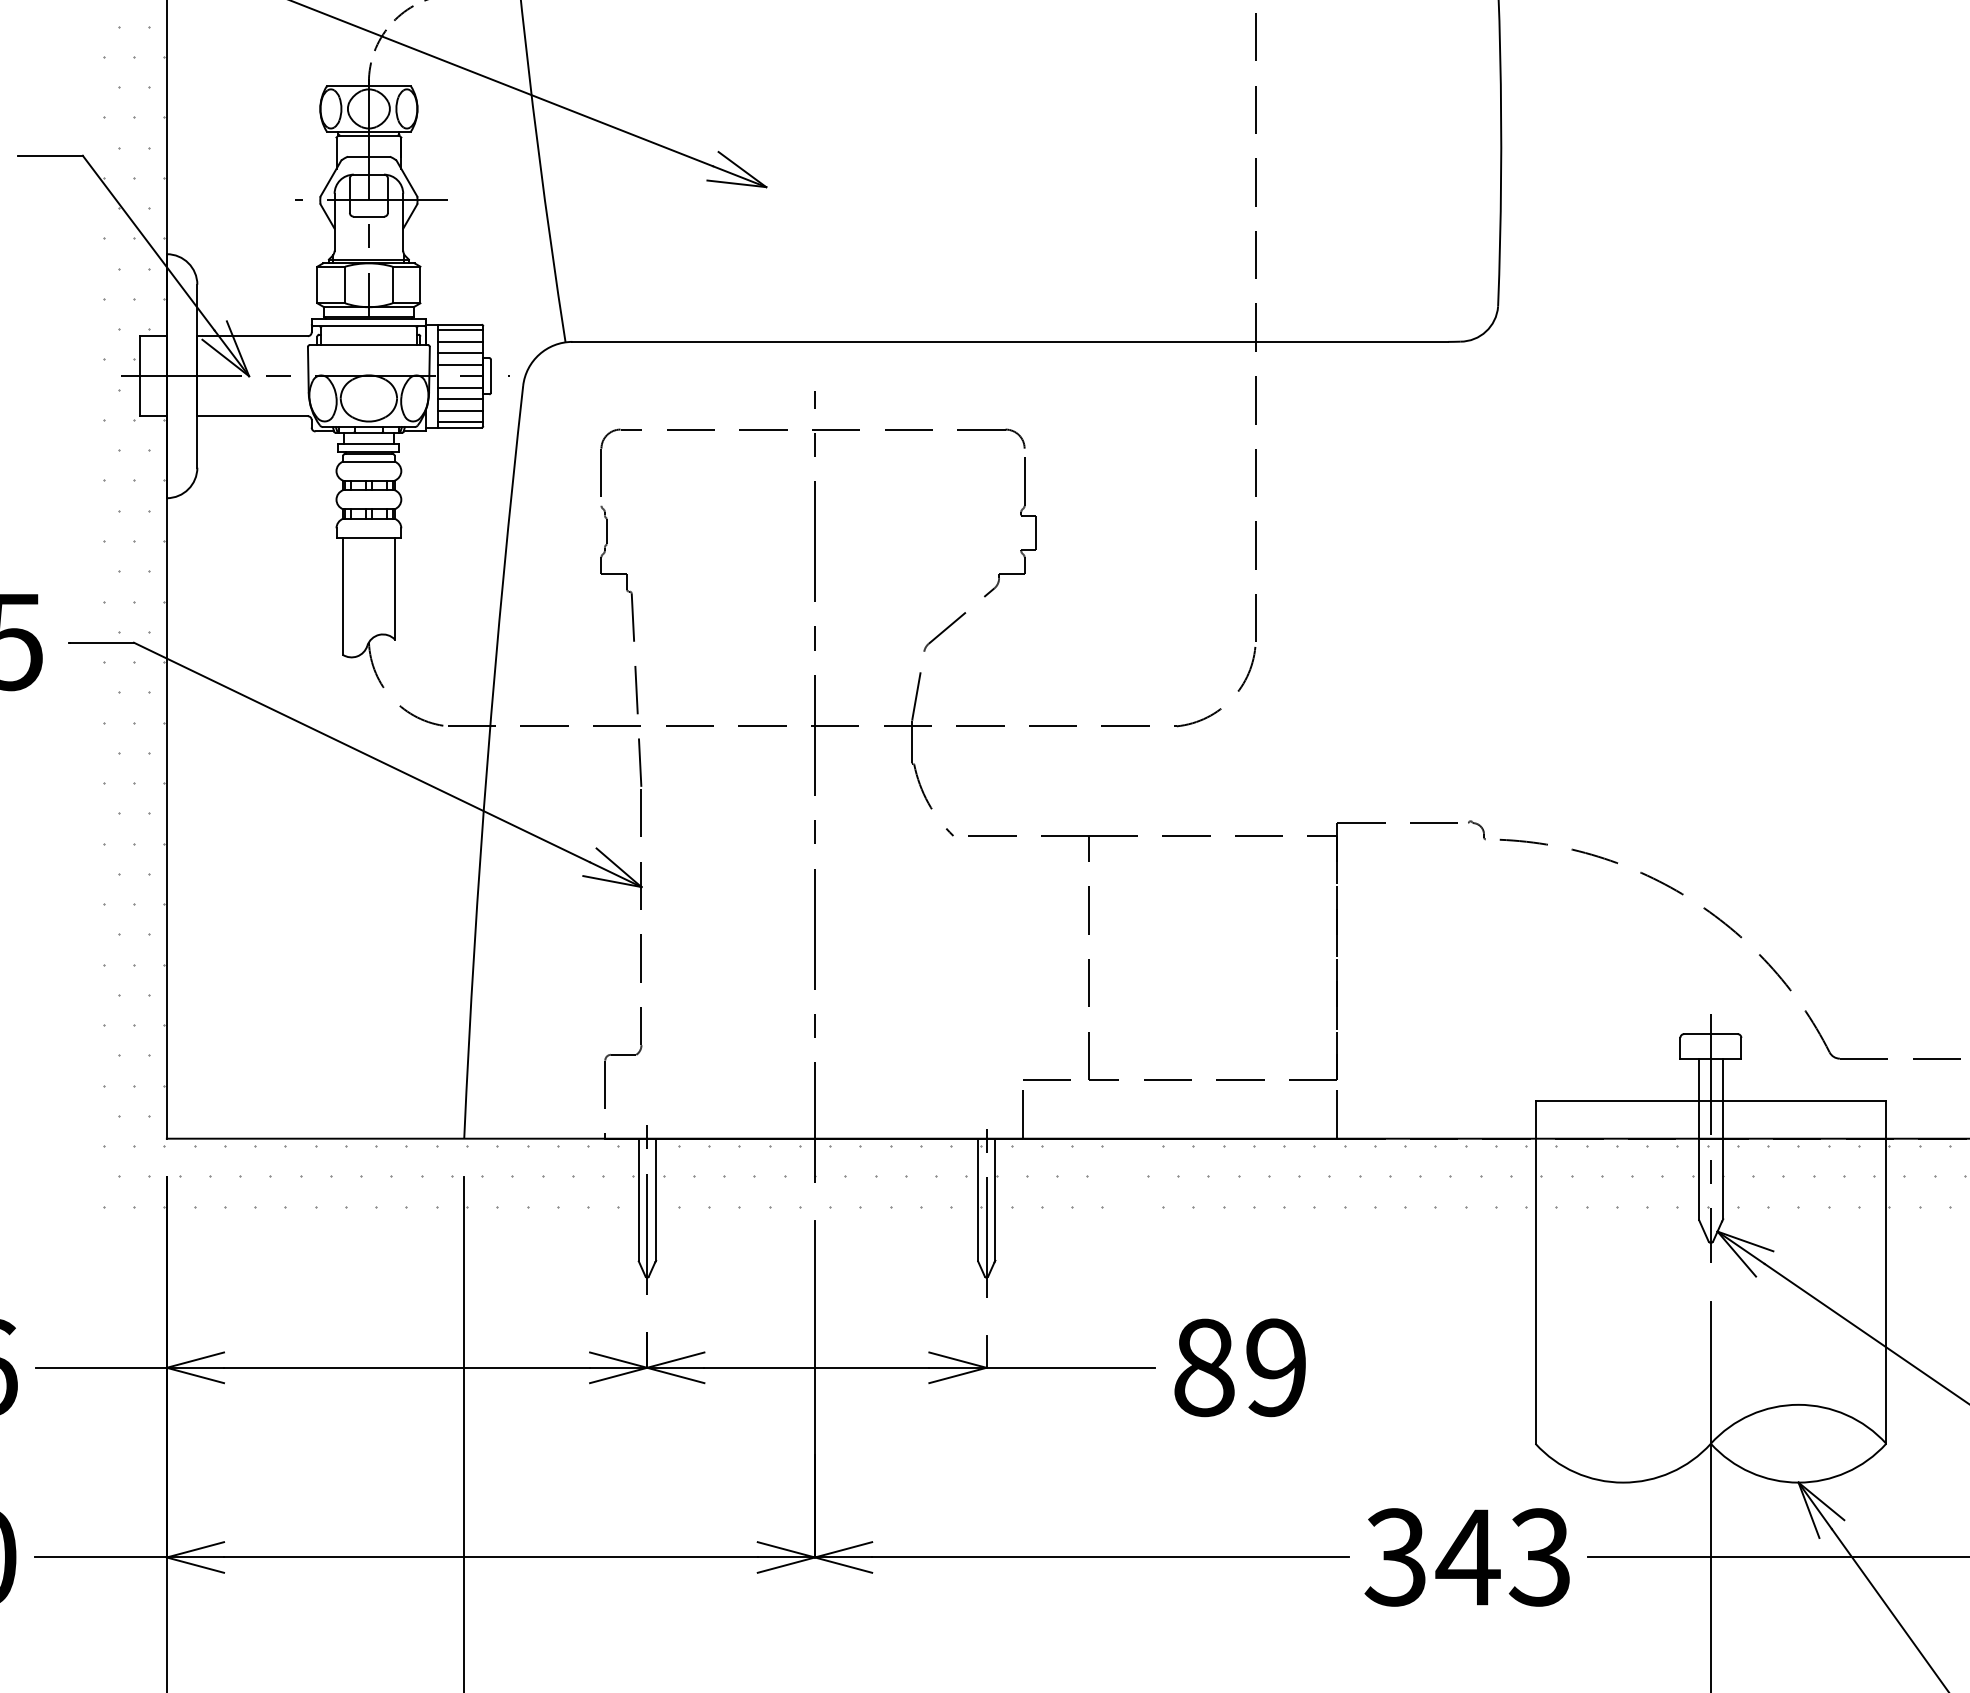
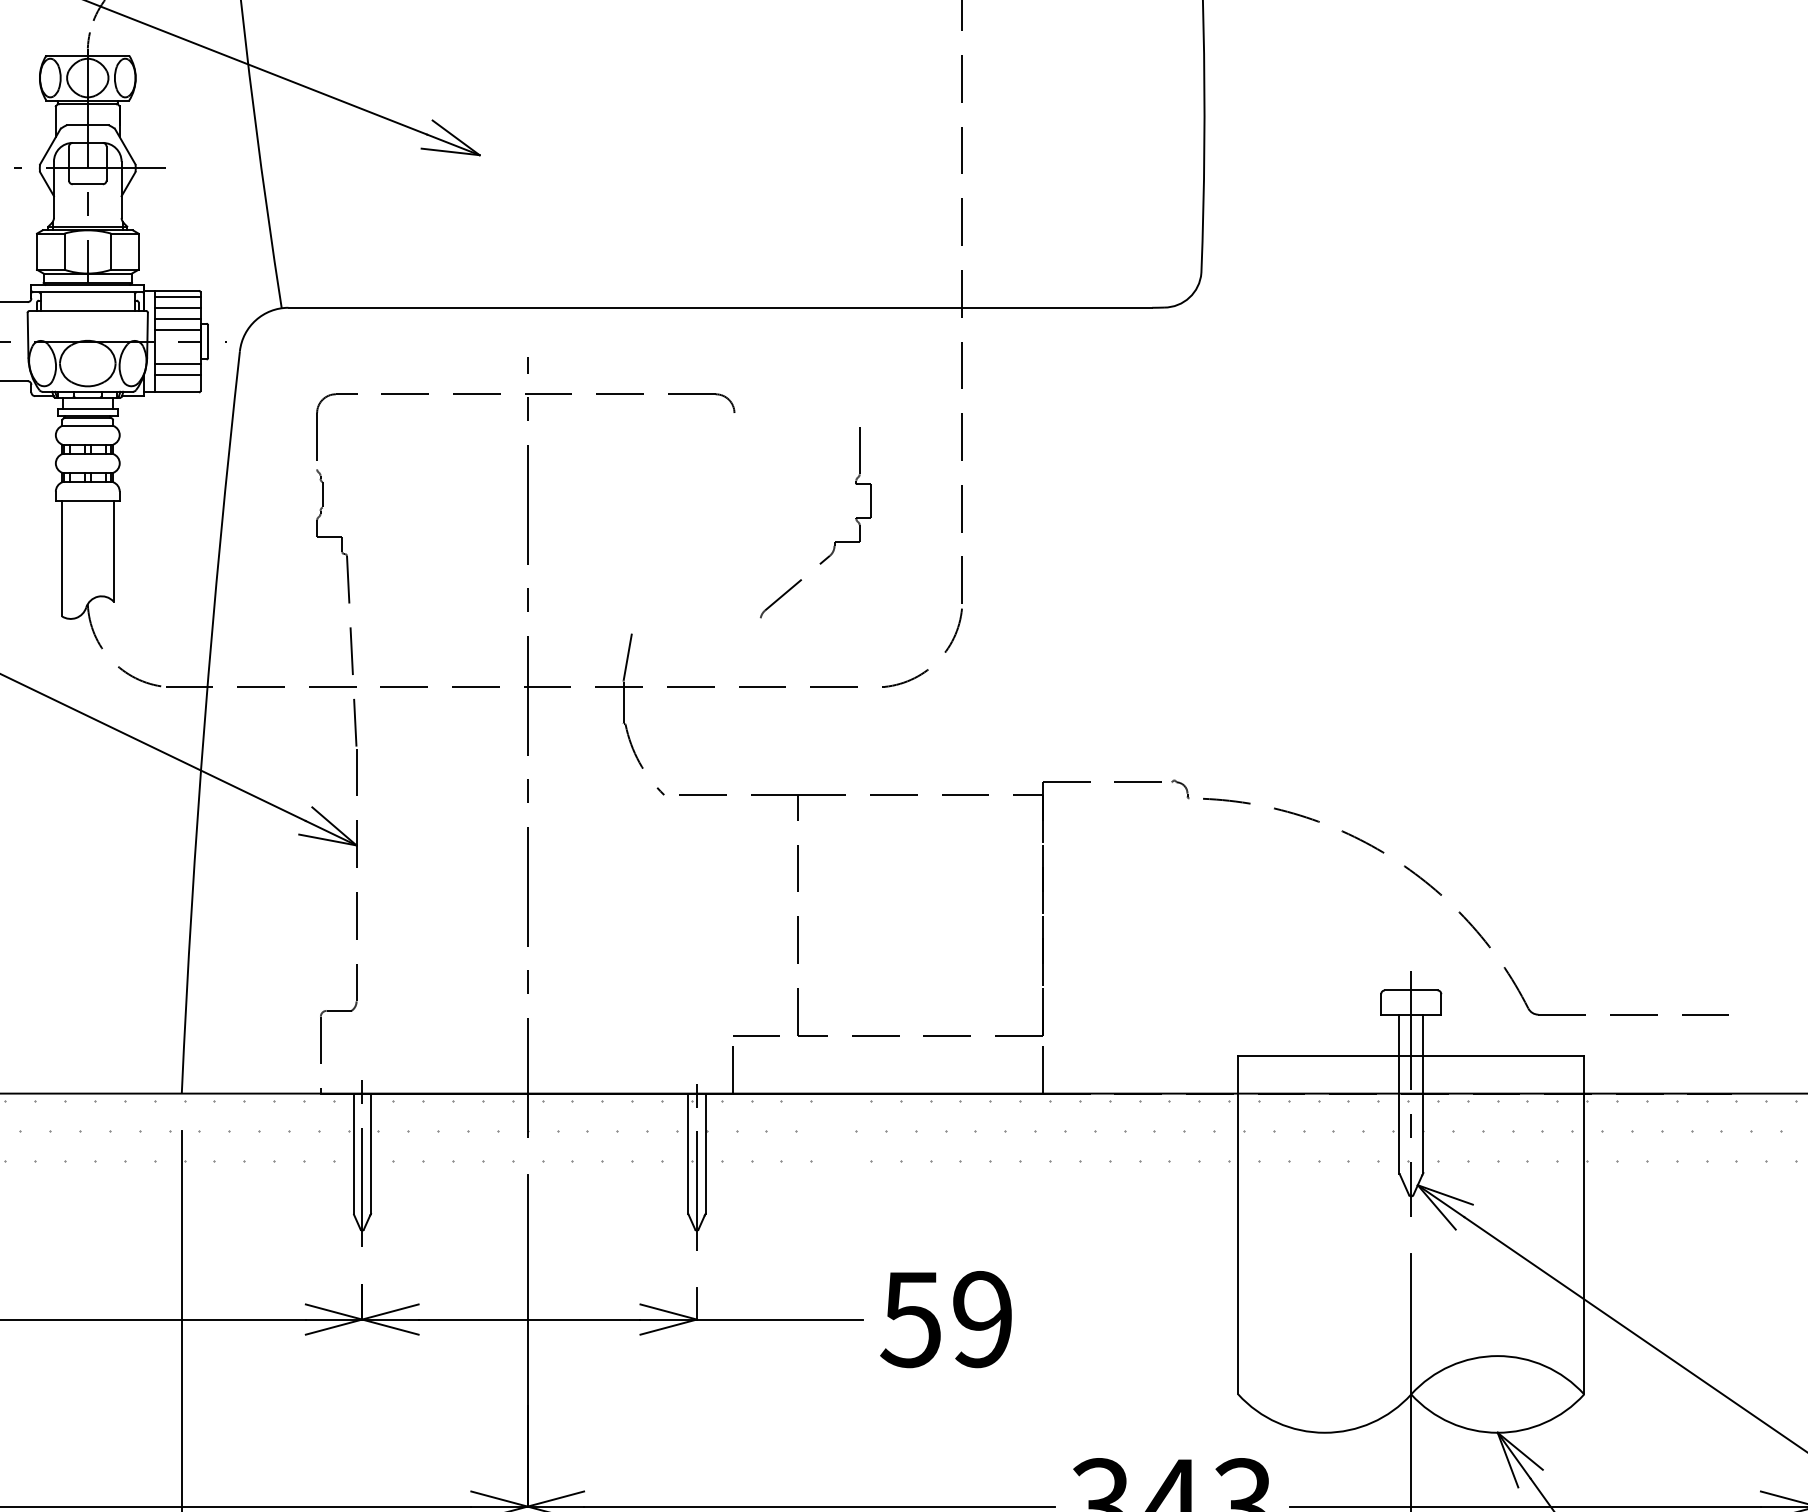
line: (460, 387) -> (178, 352), removed
line: (460, 421) -> (178, 386), removed
part: (999, 573) -> (834, 541), moved
text: (1203, 1367) -> (910, 1319), 89 -> 59

